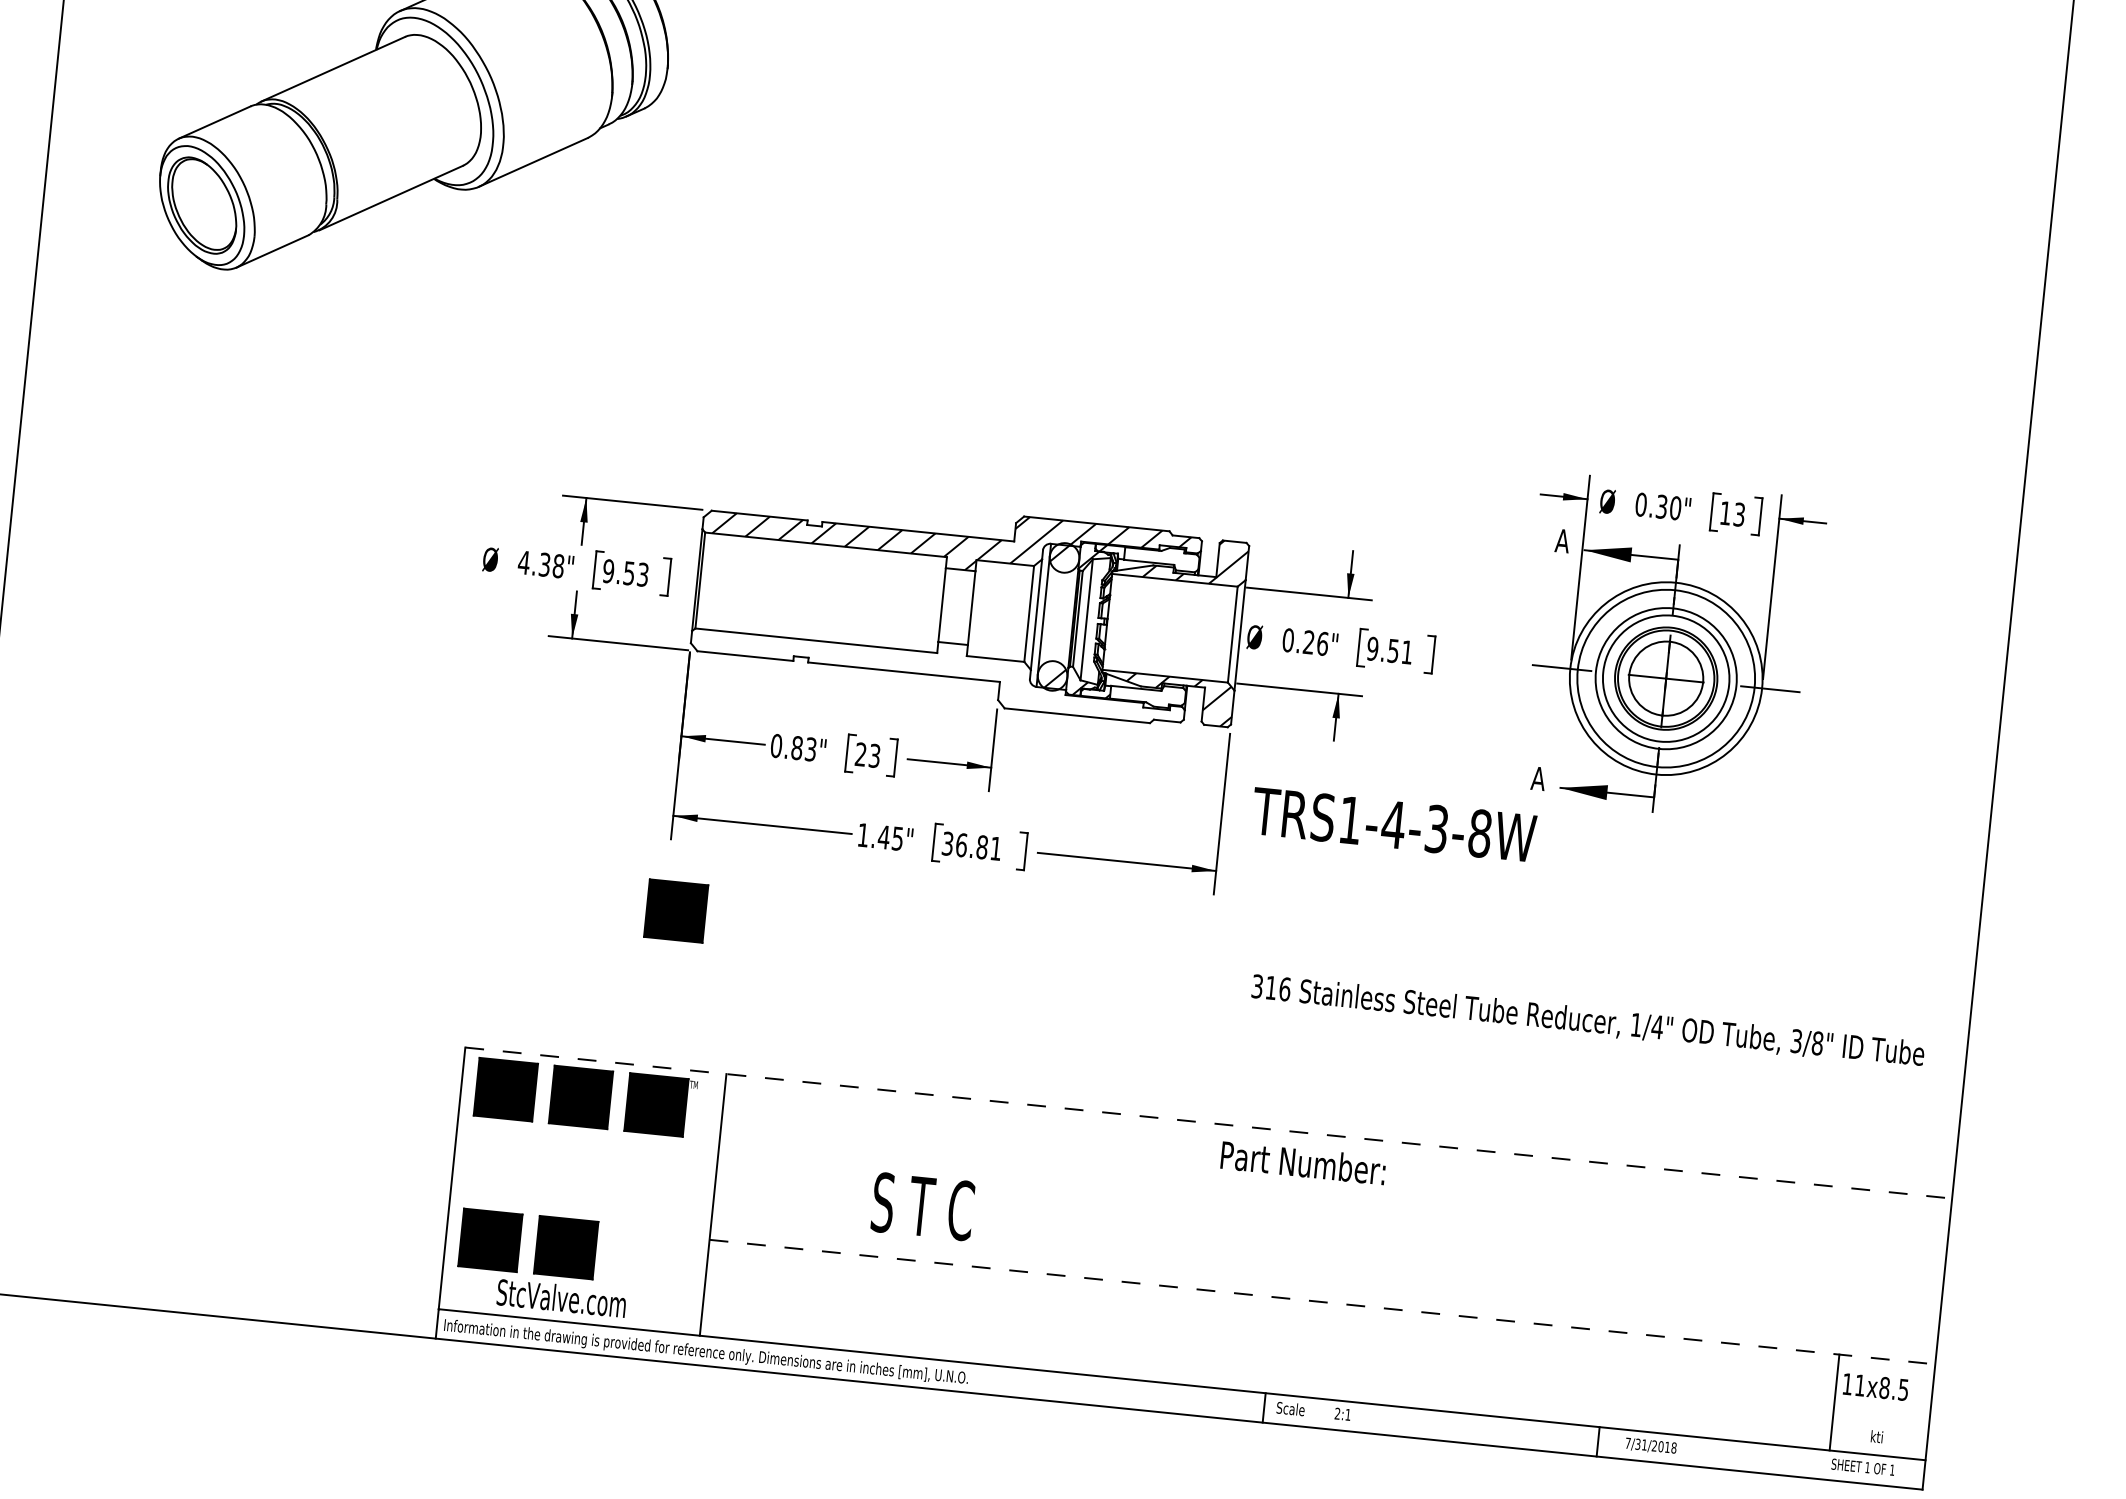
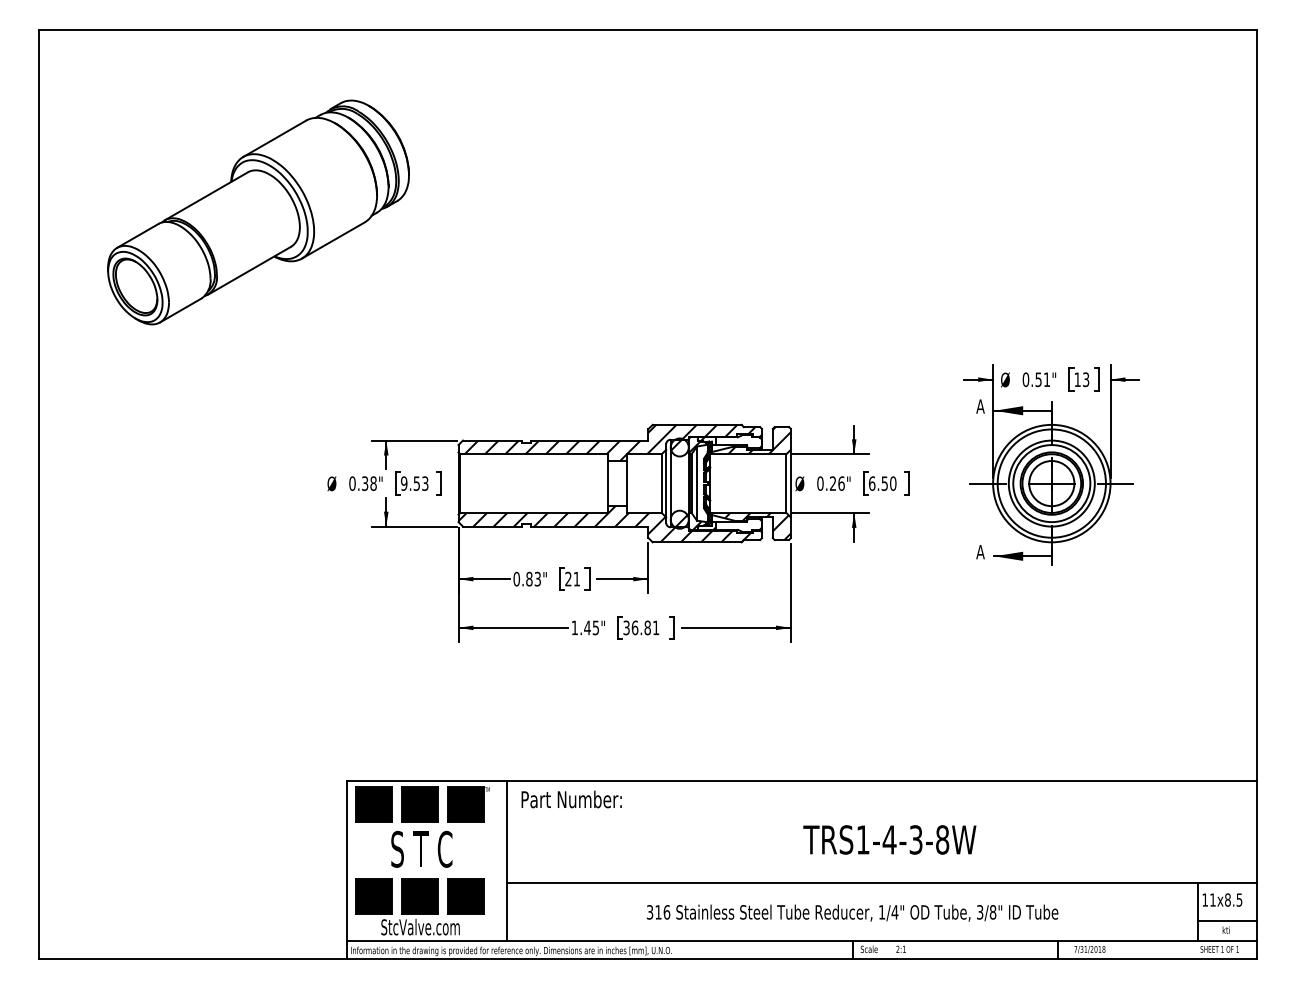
text: (1668, 507) -> (1042, 379), 0.30" -> 0.51"
text: (524, 562) -> (352, 483), 4.38" -> 0.38"
text: (1389, 650) -> (882, 483), 9.51 -> 6.50
hatch: (930, 671) -> (605, 524), added
text: (874, 754) -> (576, 578), 23 -> 21
text: (1393, 824) -> (889, 839), moved
part: (675, 911) -> (465, 896), moved
text: (1588, 1020) -> (852, 912), moved
line: (1209, 1123) -> (802, 781), dashed -> solid
text: (1302, 1162) -> (571, 799), moved
text: (922, 1205) -> (421, 848), moved
line: (1323, 1302) -> (882, 882), dashed -> solid
line: (1880, 1422) -> (1227, 921), added

